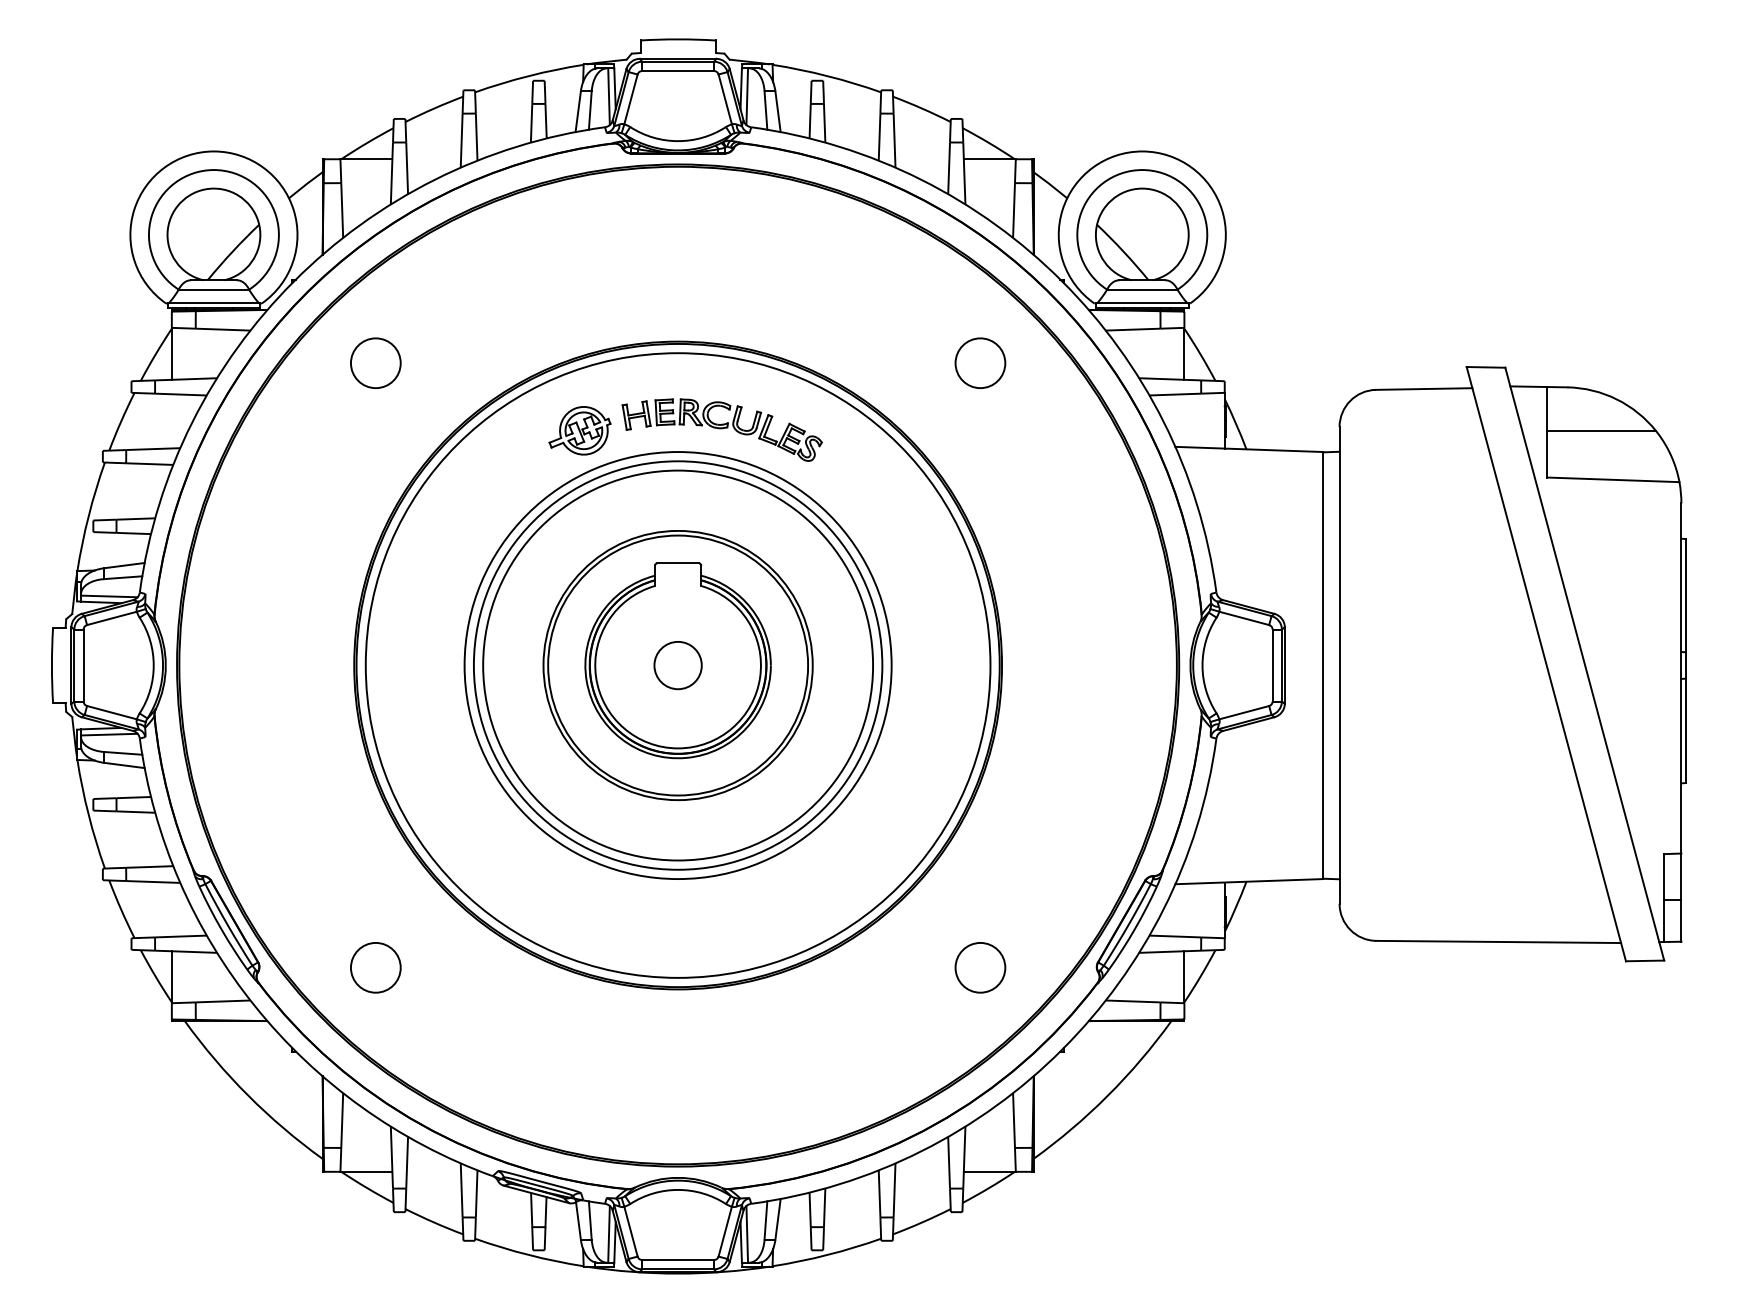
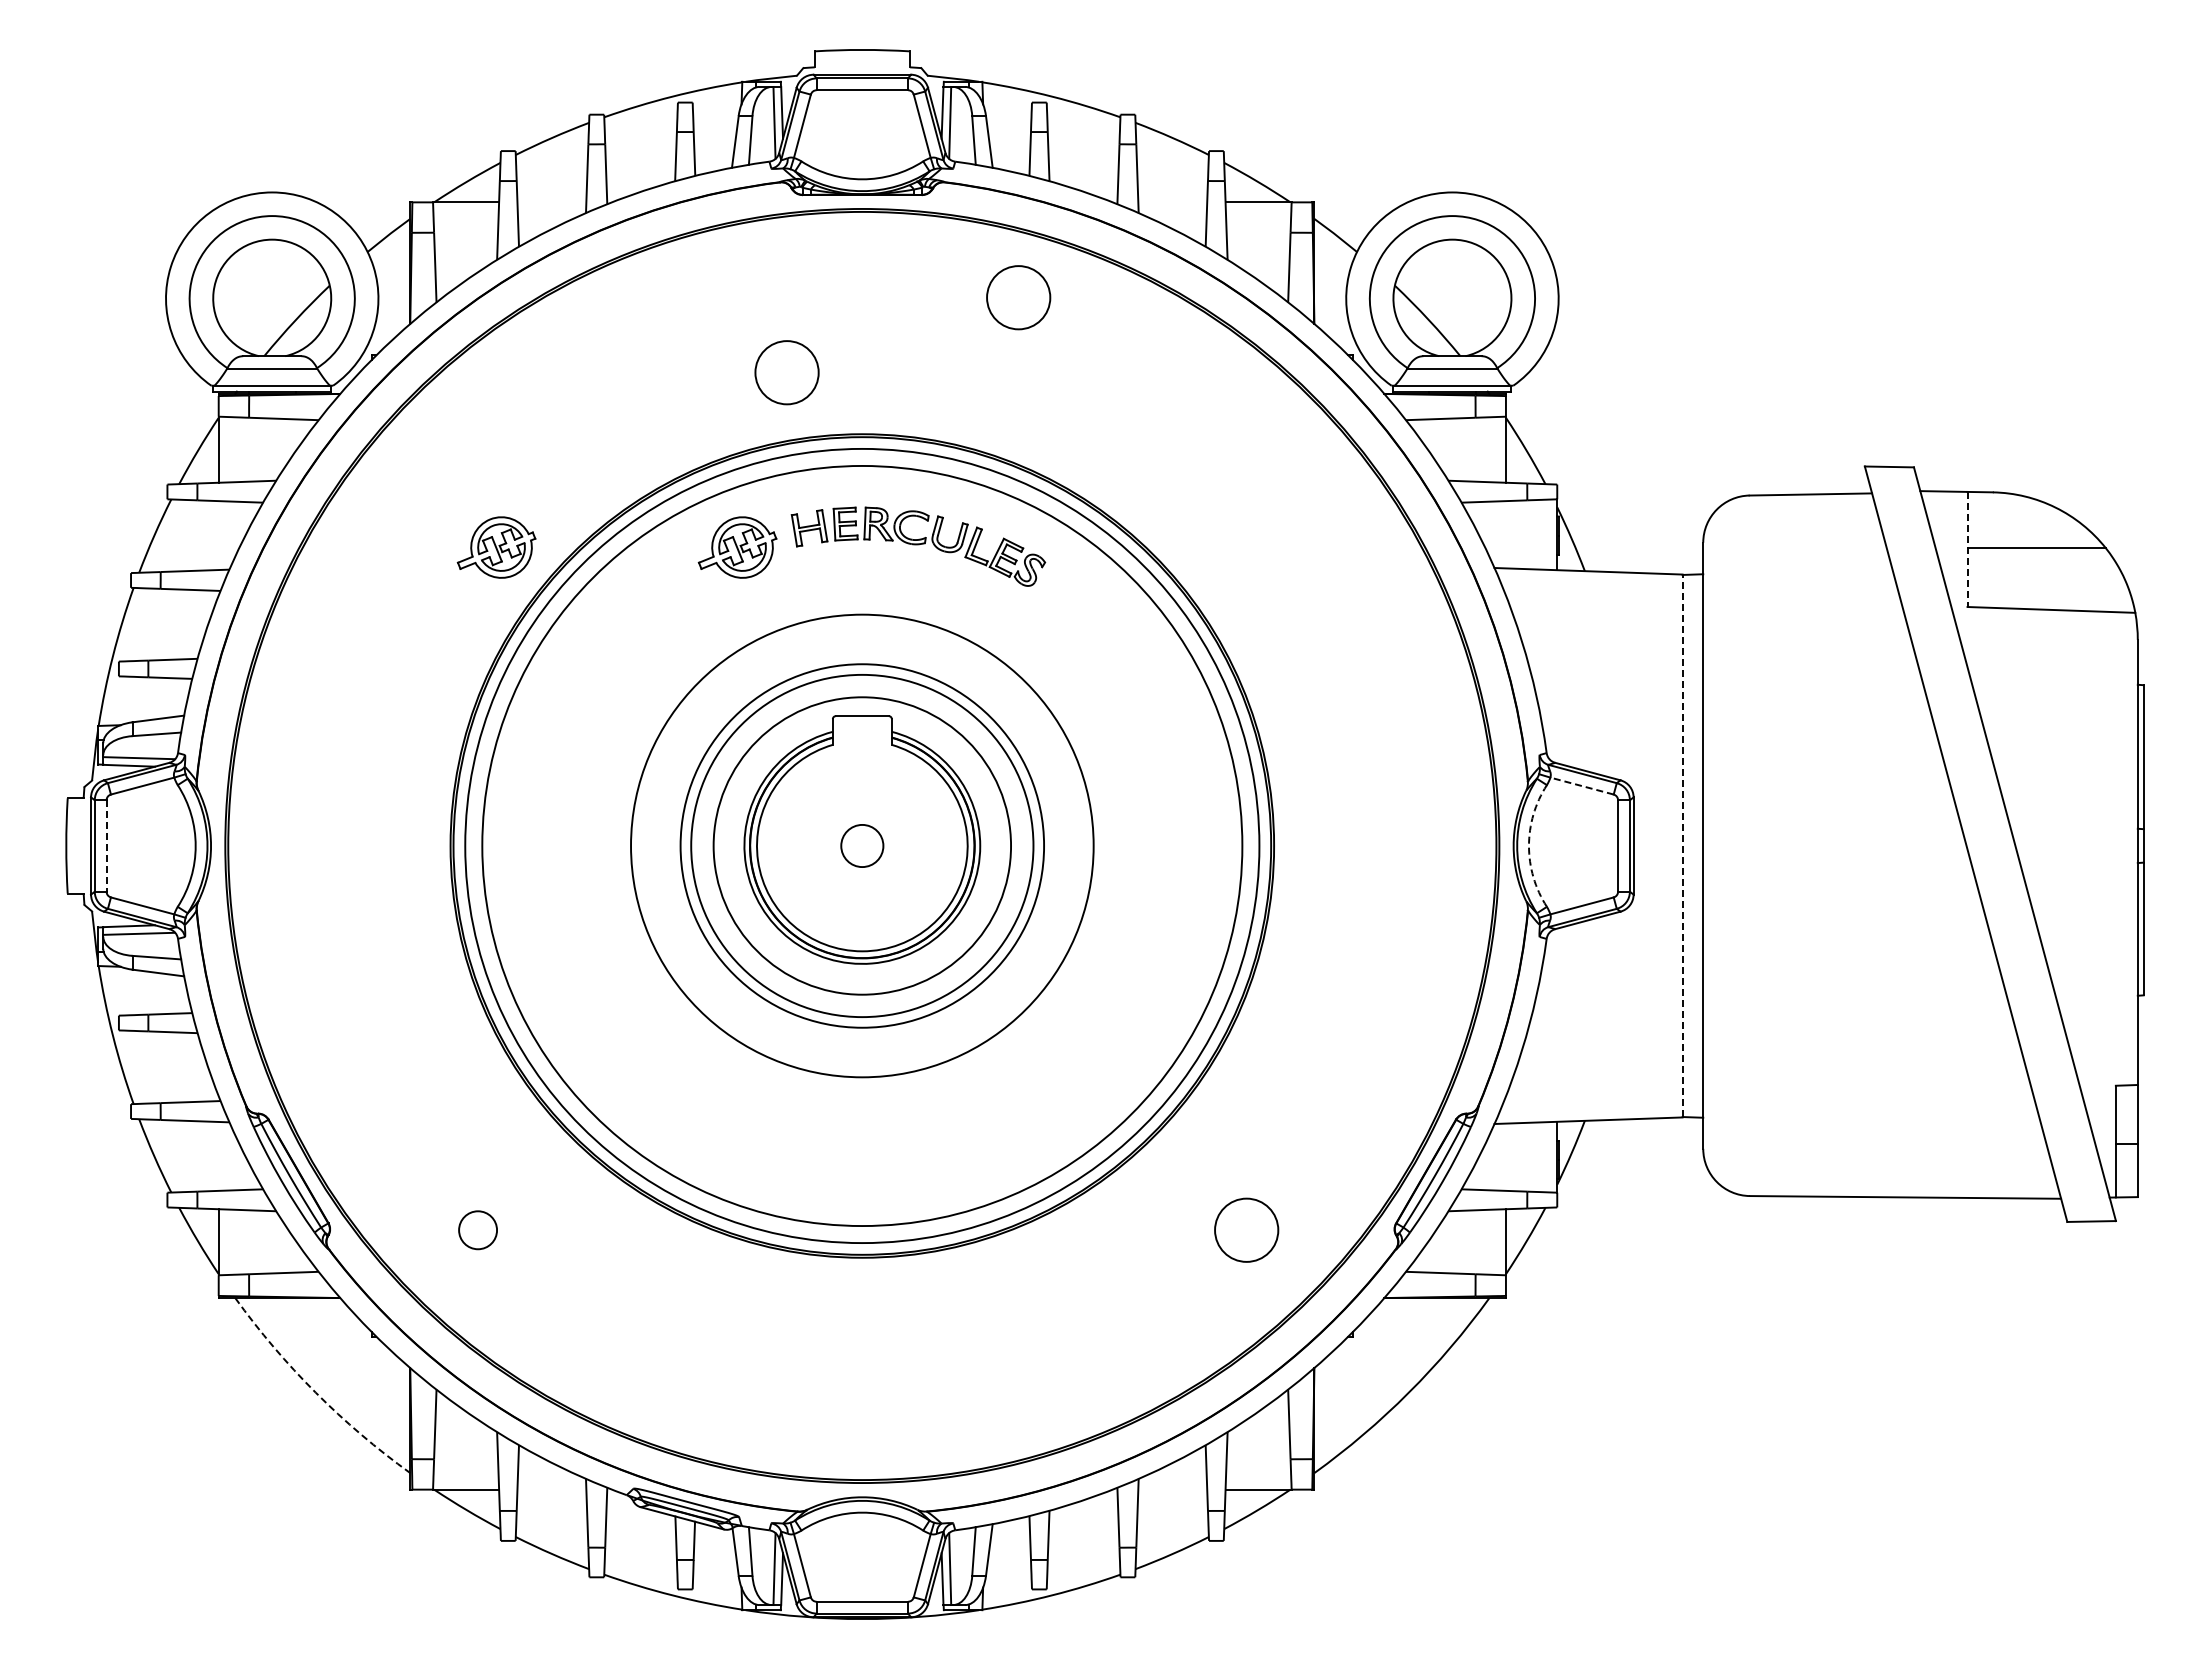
circle: (375, 363) -> (786, 372), moved
circle: (980, 363) -> (1018, 297), moved
part: (390, 430) -> (496, 547), added
line: (1547, 432) -> (1967, 549), solid -> dashed
line: (1244, 618) -> (1582, 786), solid -> dashed
line: (83, 665) -> (106, 846), solid -> dashed
circle: (677, 665) -> (861, 845), size x0.7
circle: (677, 665) -> (861, 845), size x1.4
circle: (678, 665) -> (862, 845), size x0.6
circle: (678, 665) -> (862, 845), size x0.7
circle: (678, 665) -> (862, 845), size x1.4
arc: (1202, 665) -> (1528, 846), solid -> dashed
line: (1323, 665) -> (1682, 845), solid -> dashed
circle: (375, 967) -> (477, 1229), size x0.6
arc: (247, 1095) -> (315, 1392), solid -> dashed

